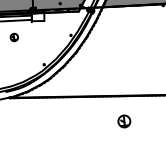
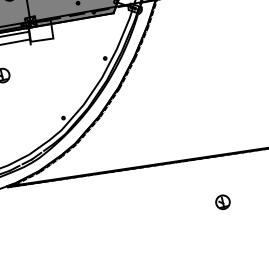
part: (124, 121) -> (222, 202), size x0.62

